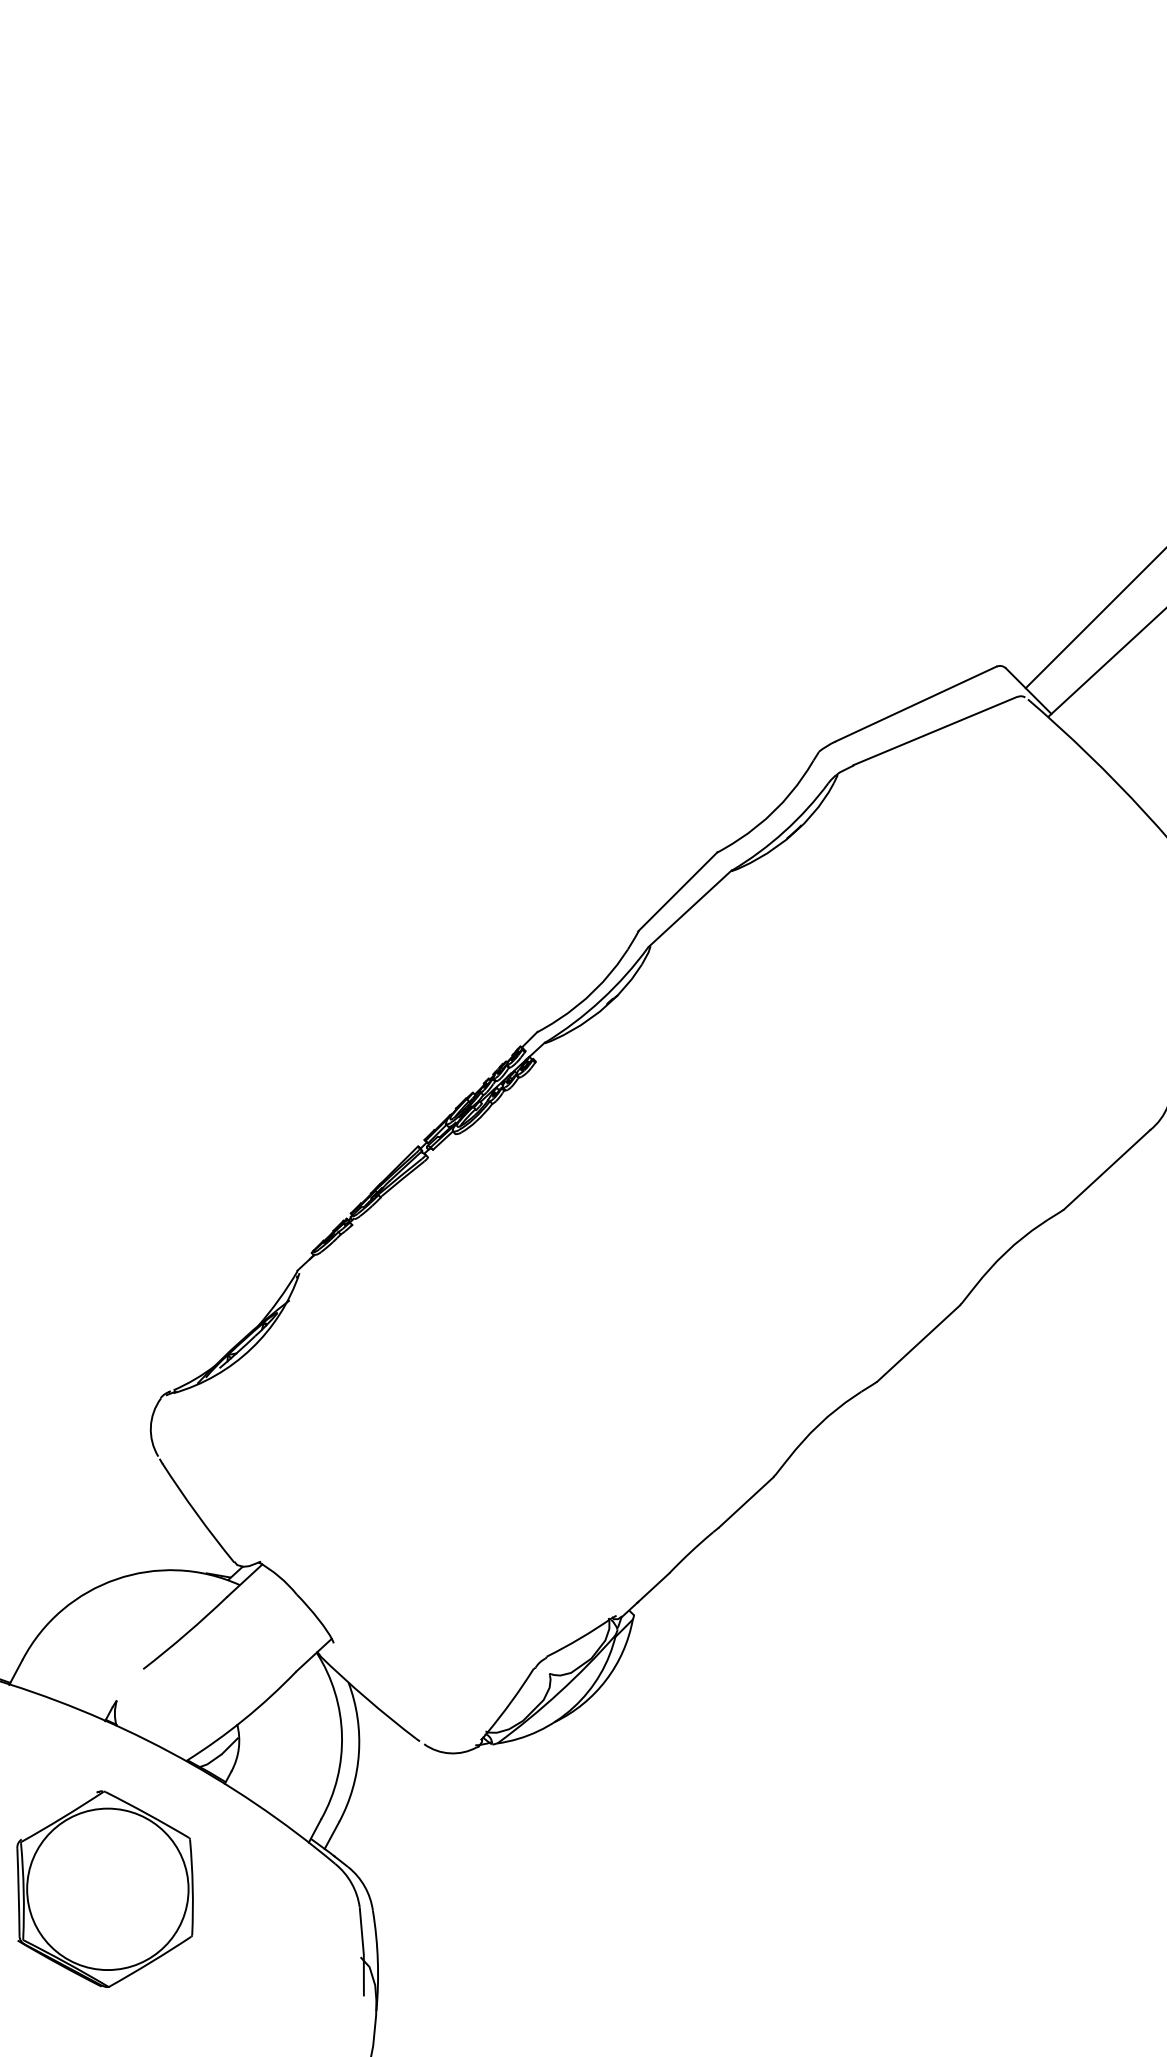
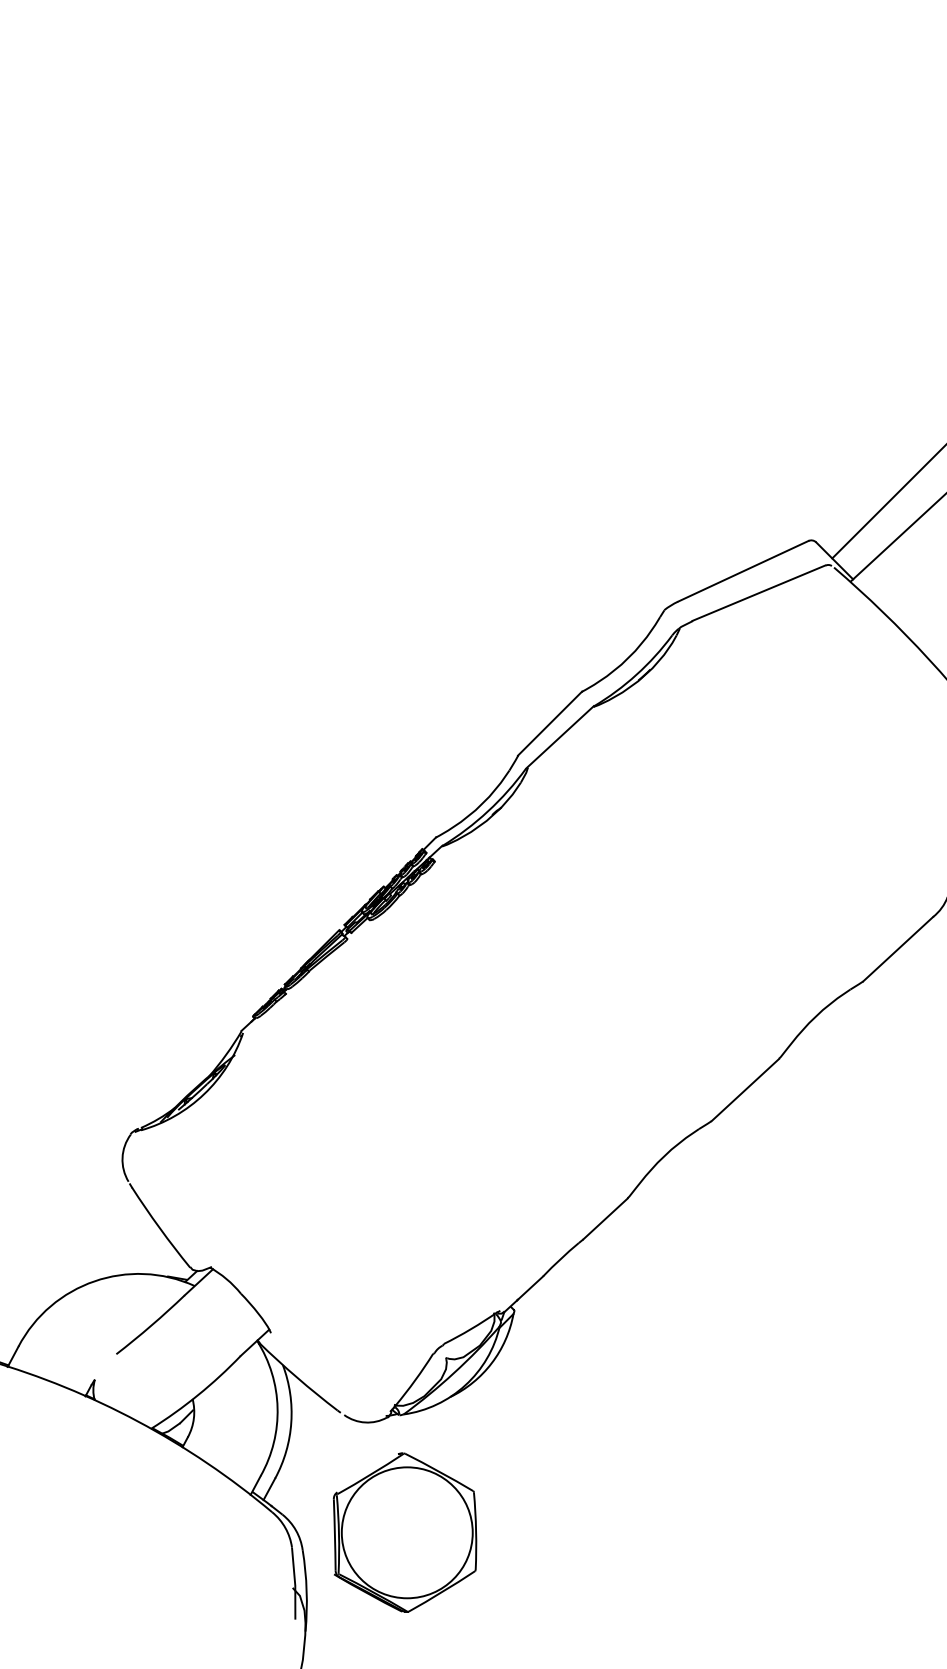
part: (104, 1888) -> (404, 1532), moved

